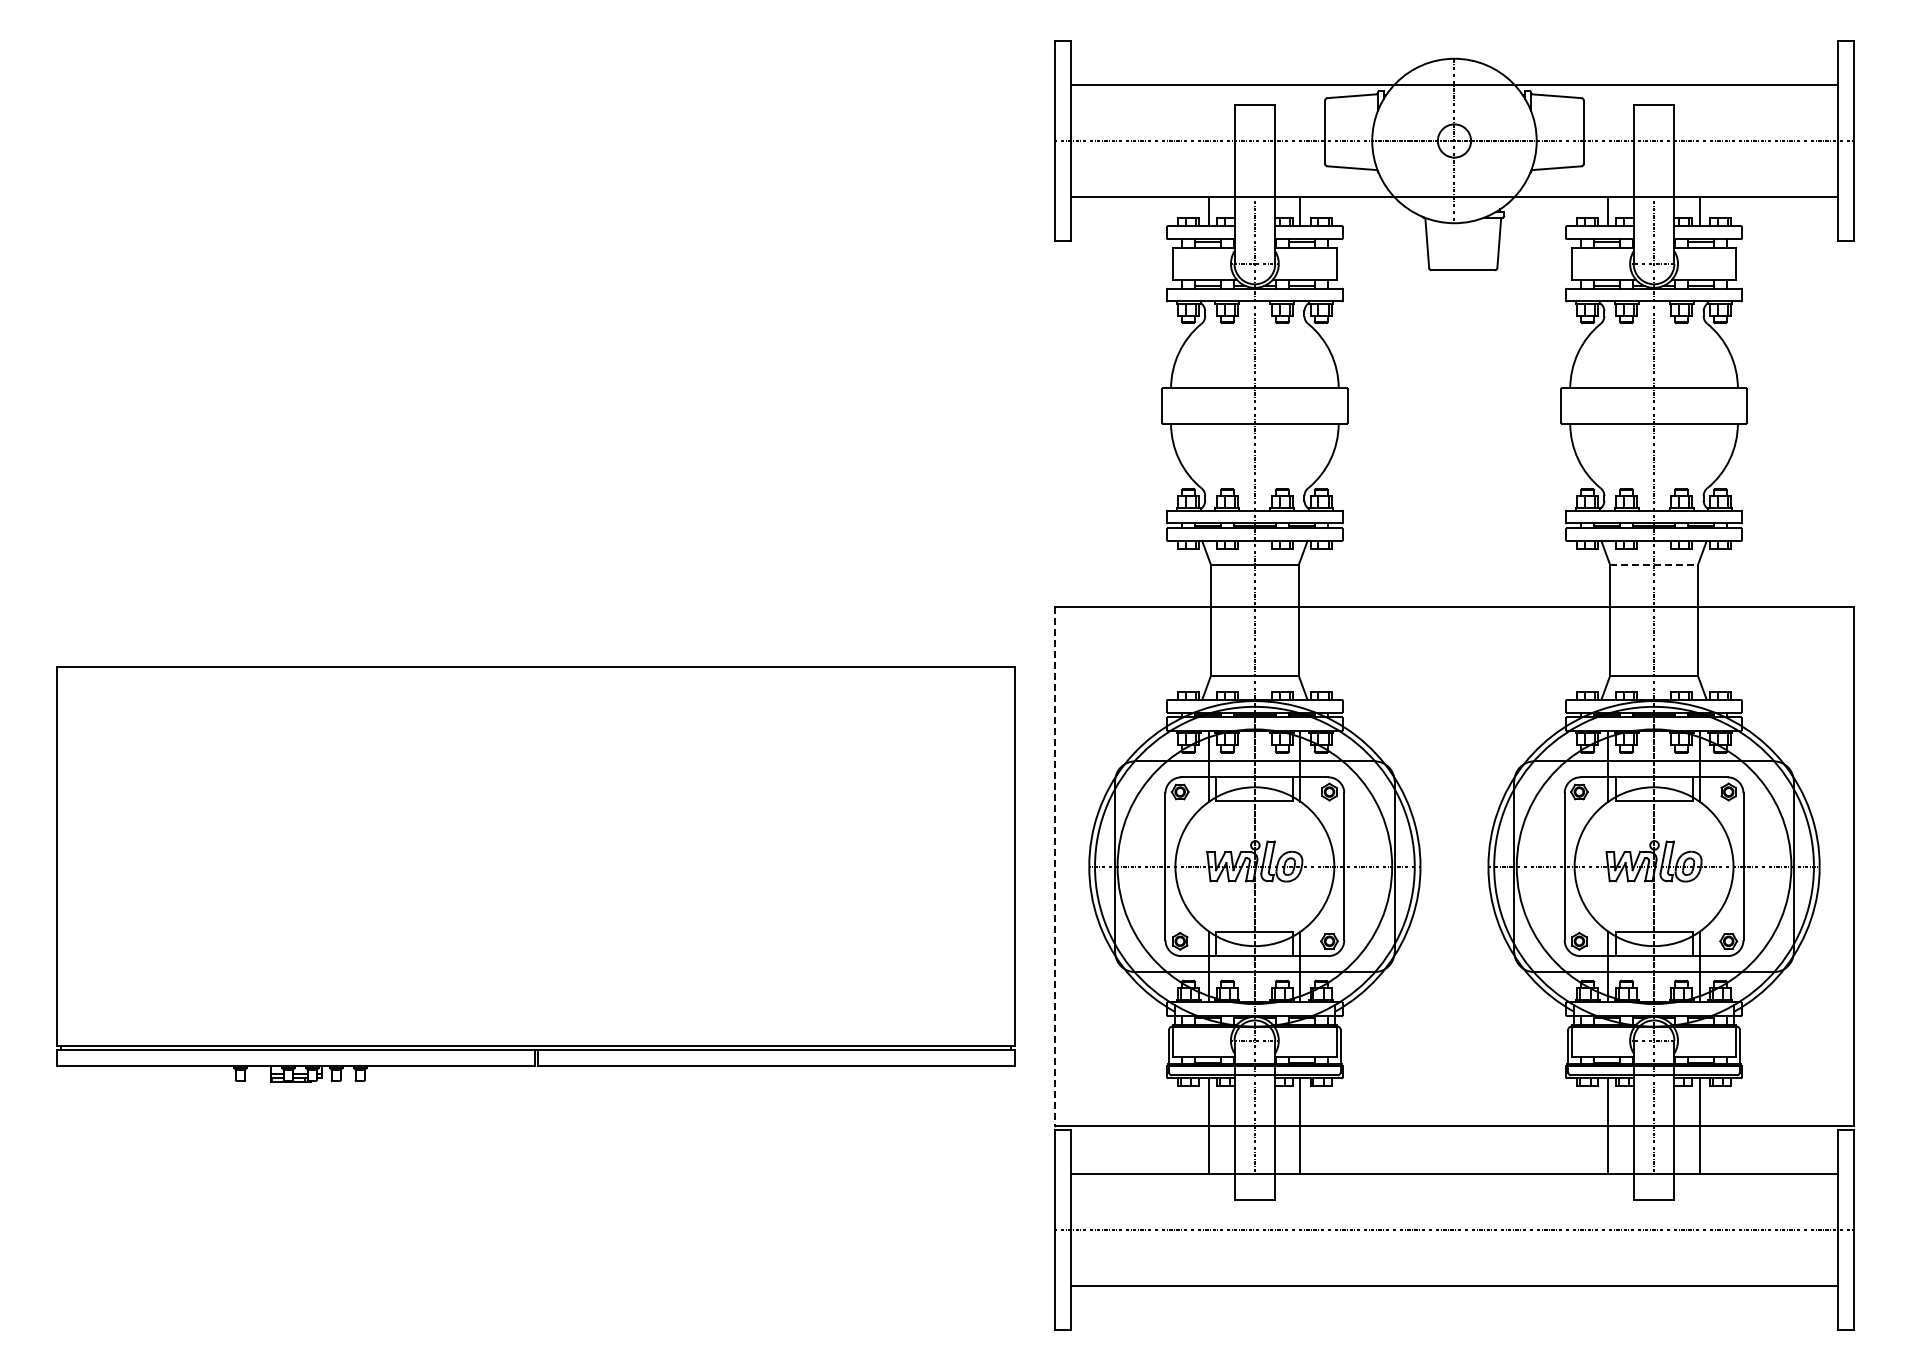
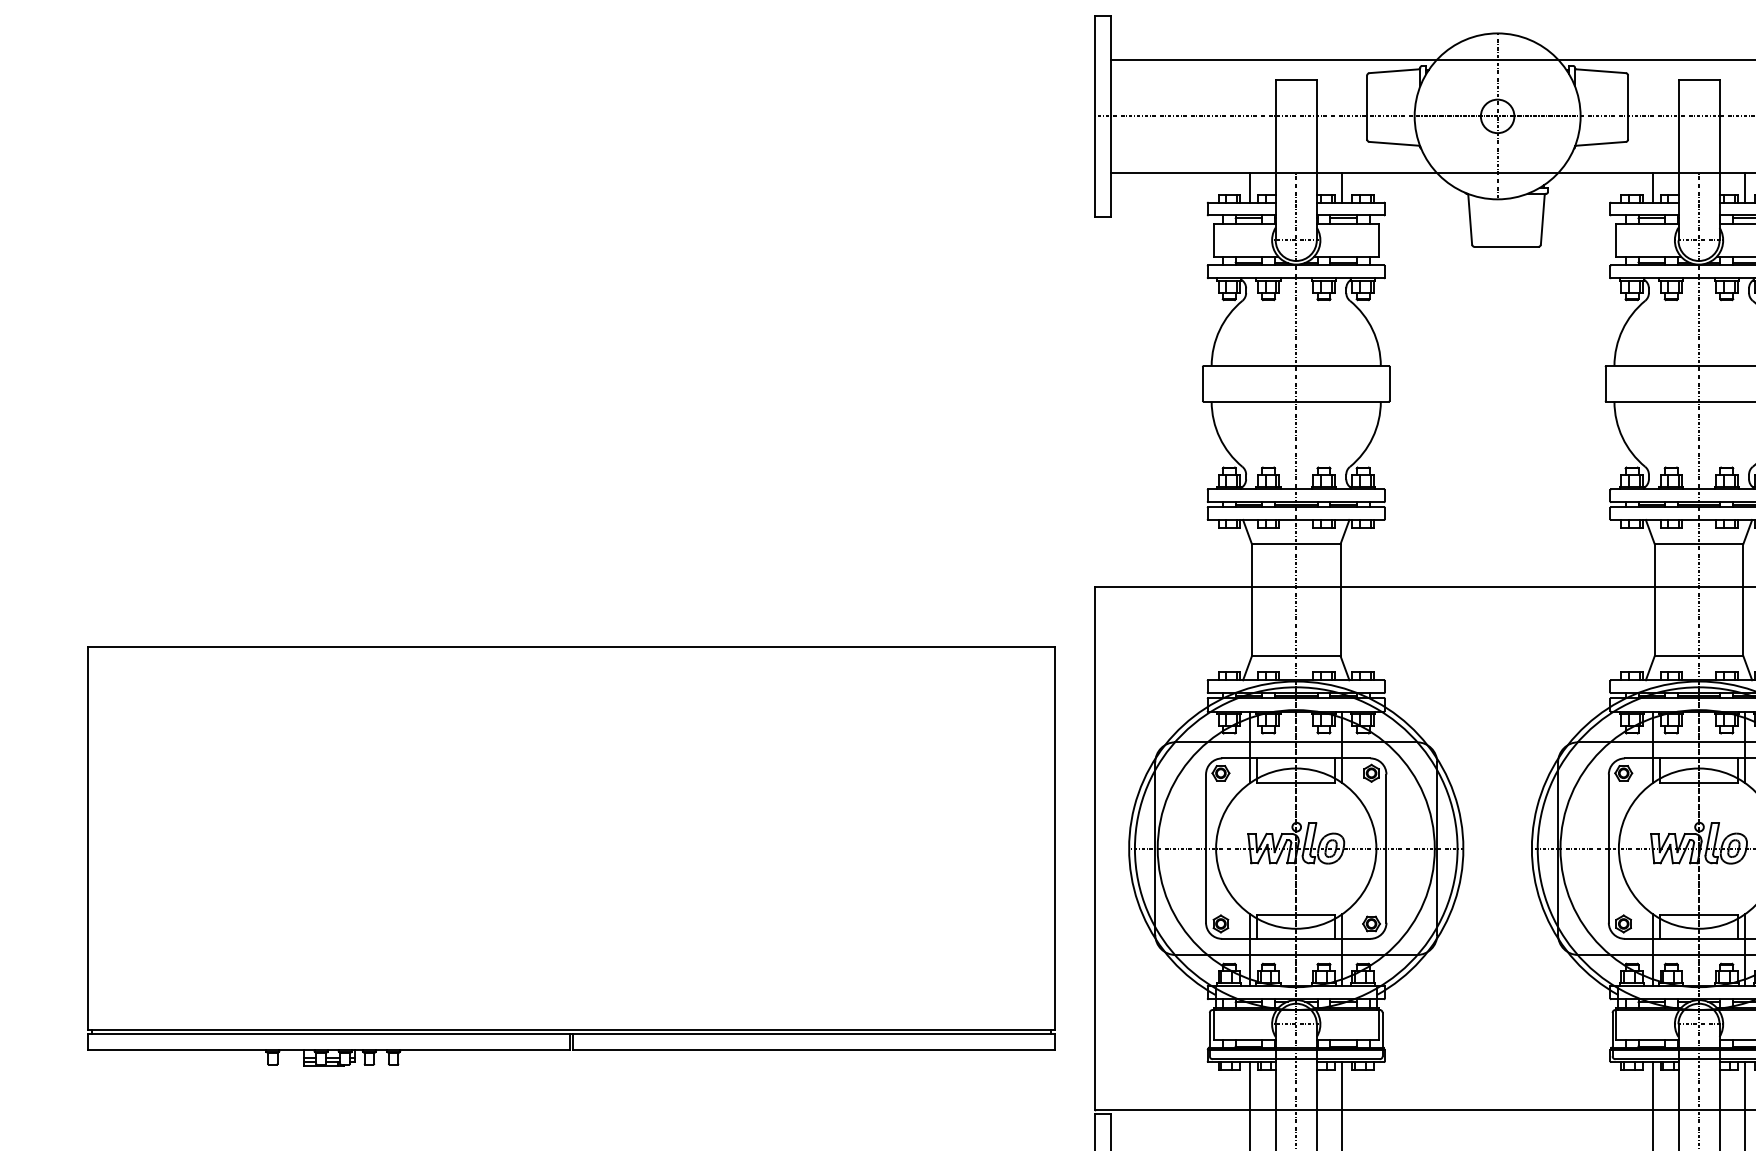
line: (1654, 564) -> (1699, 543), dashed -> solid
line: (1055, 867) -> (1095, 849), dashed -> solid

